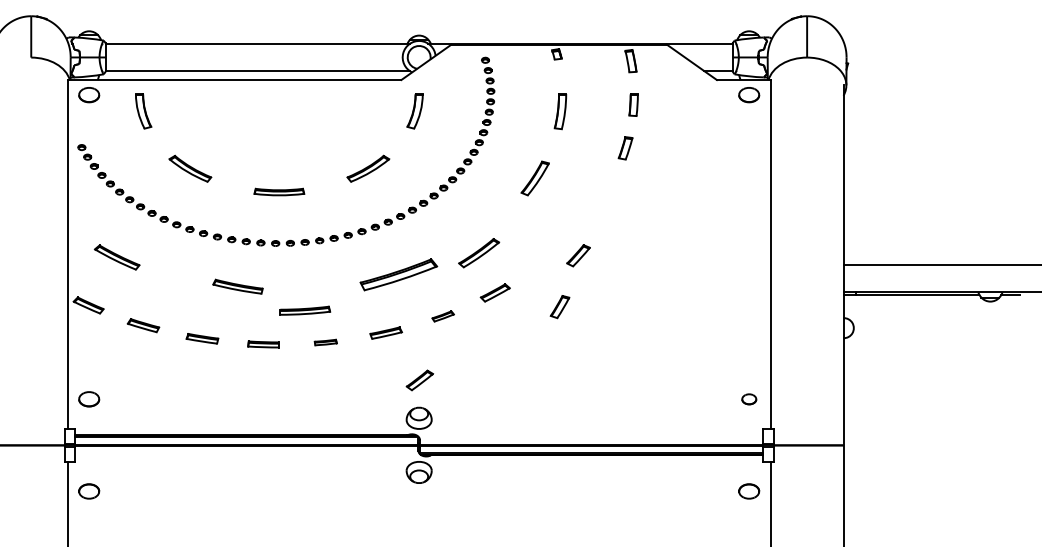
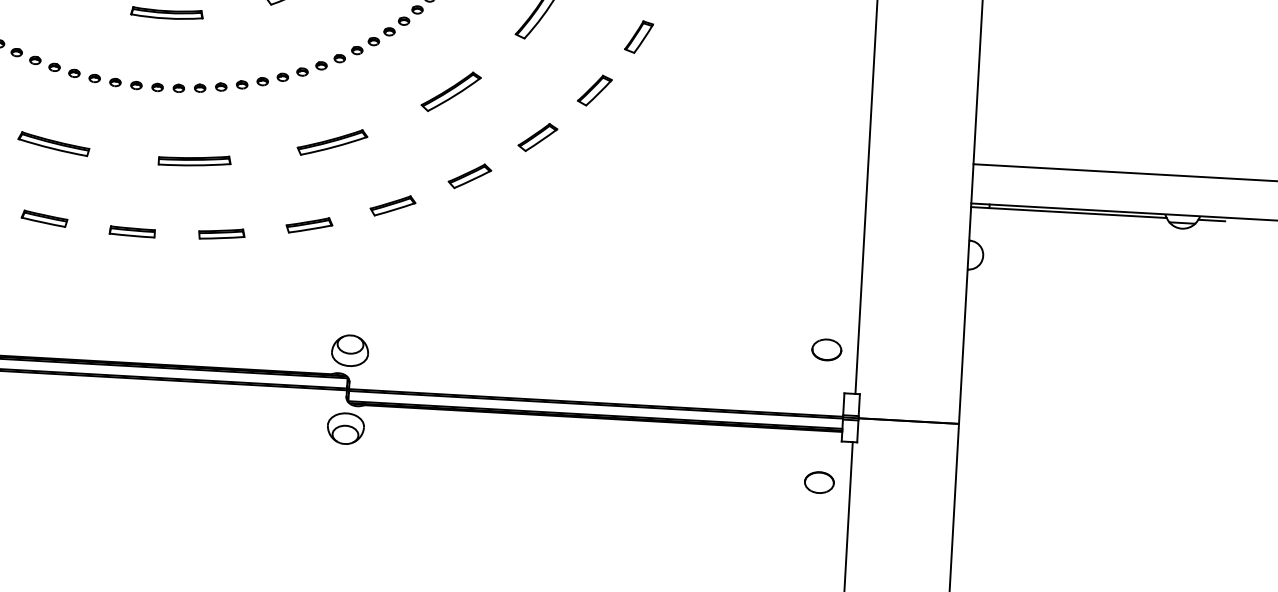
part: (479, 253) -> (451, 92), moved
part: (578, 255) -> (594, 90), moved
part: (398, 274) -> (331, 142), size x0.62
part: (237, 286) -> (53, 143), moved
part: (559, 307) -> (638, 37), moved
part: (305, 310) -> (195, 160), moved
part: (442, 316) -> (391, 206), size x1.43
part: (325, 342) -> (221, 234), size x1.43
part: (419, 380) -> (537, 137), moved
part: (749, 399) -> (827, 350), size x1.43

